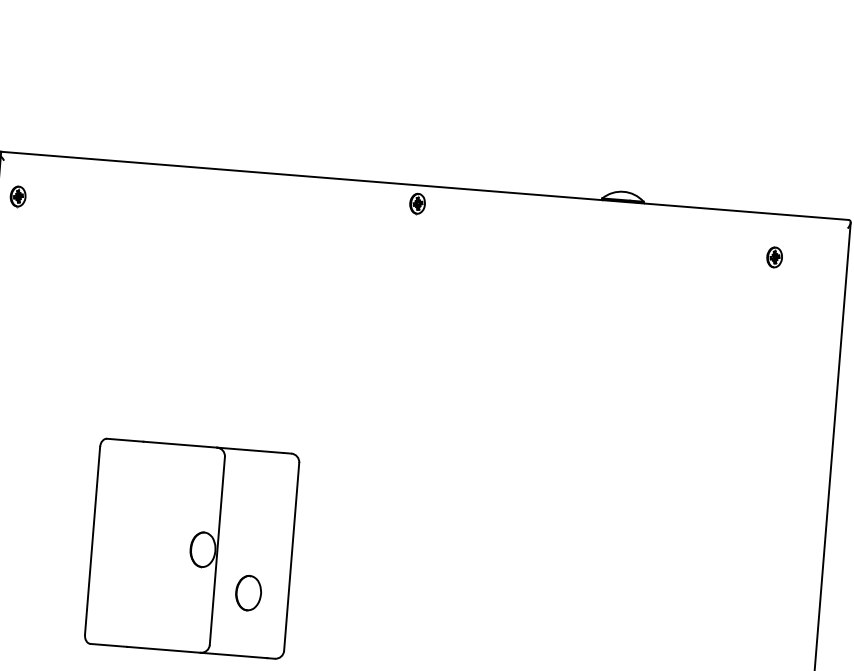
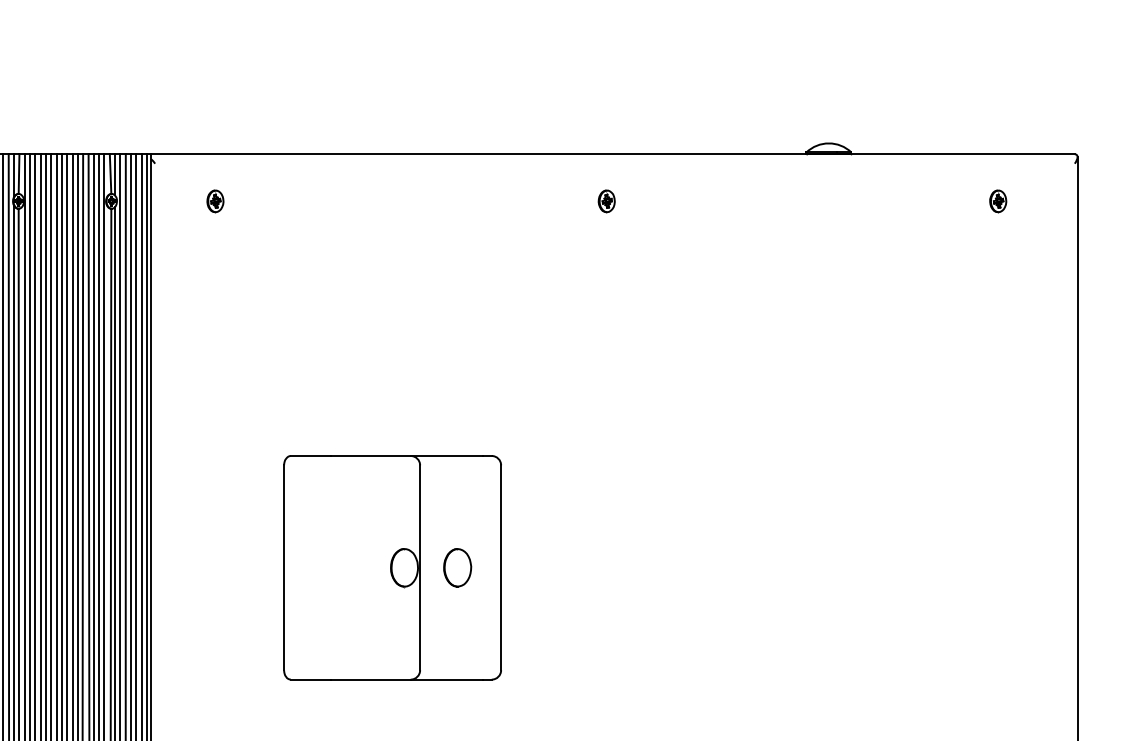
part: (18, 196) -> (215, 201), moved
part: (417, 203) -> (606, 201), moved
part: (248, 592) -> (457, 567), moved

